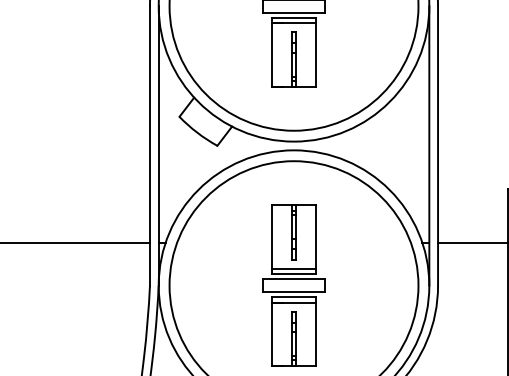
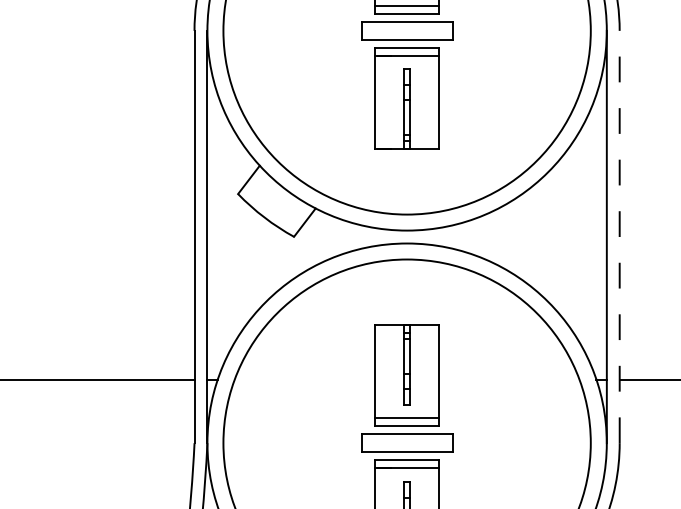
line: (438, 145) -> (620, 236), solid -> dashed

